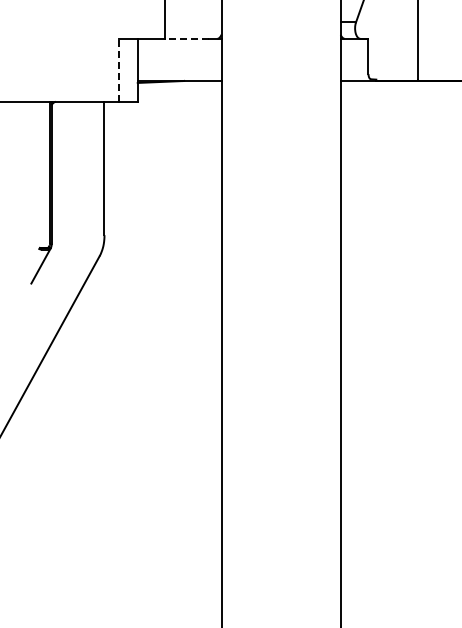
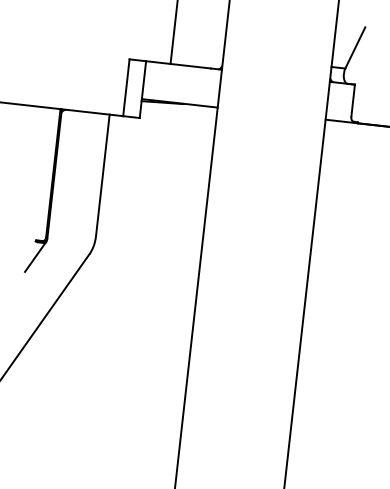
line: (186, 38) -> (190, 65), dashed -> solid
line: (119, 69) -> (126, 87), dashed -> solid

